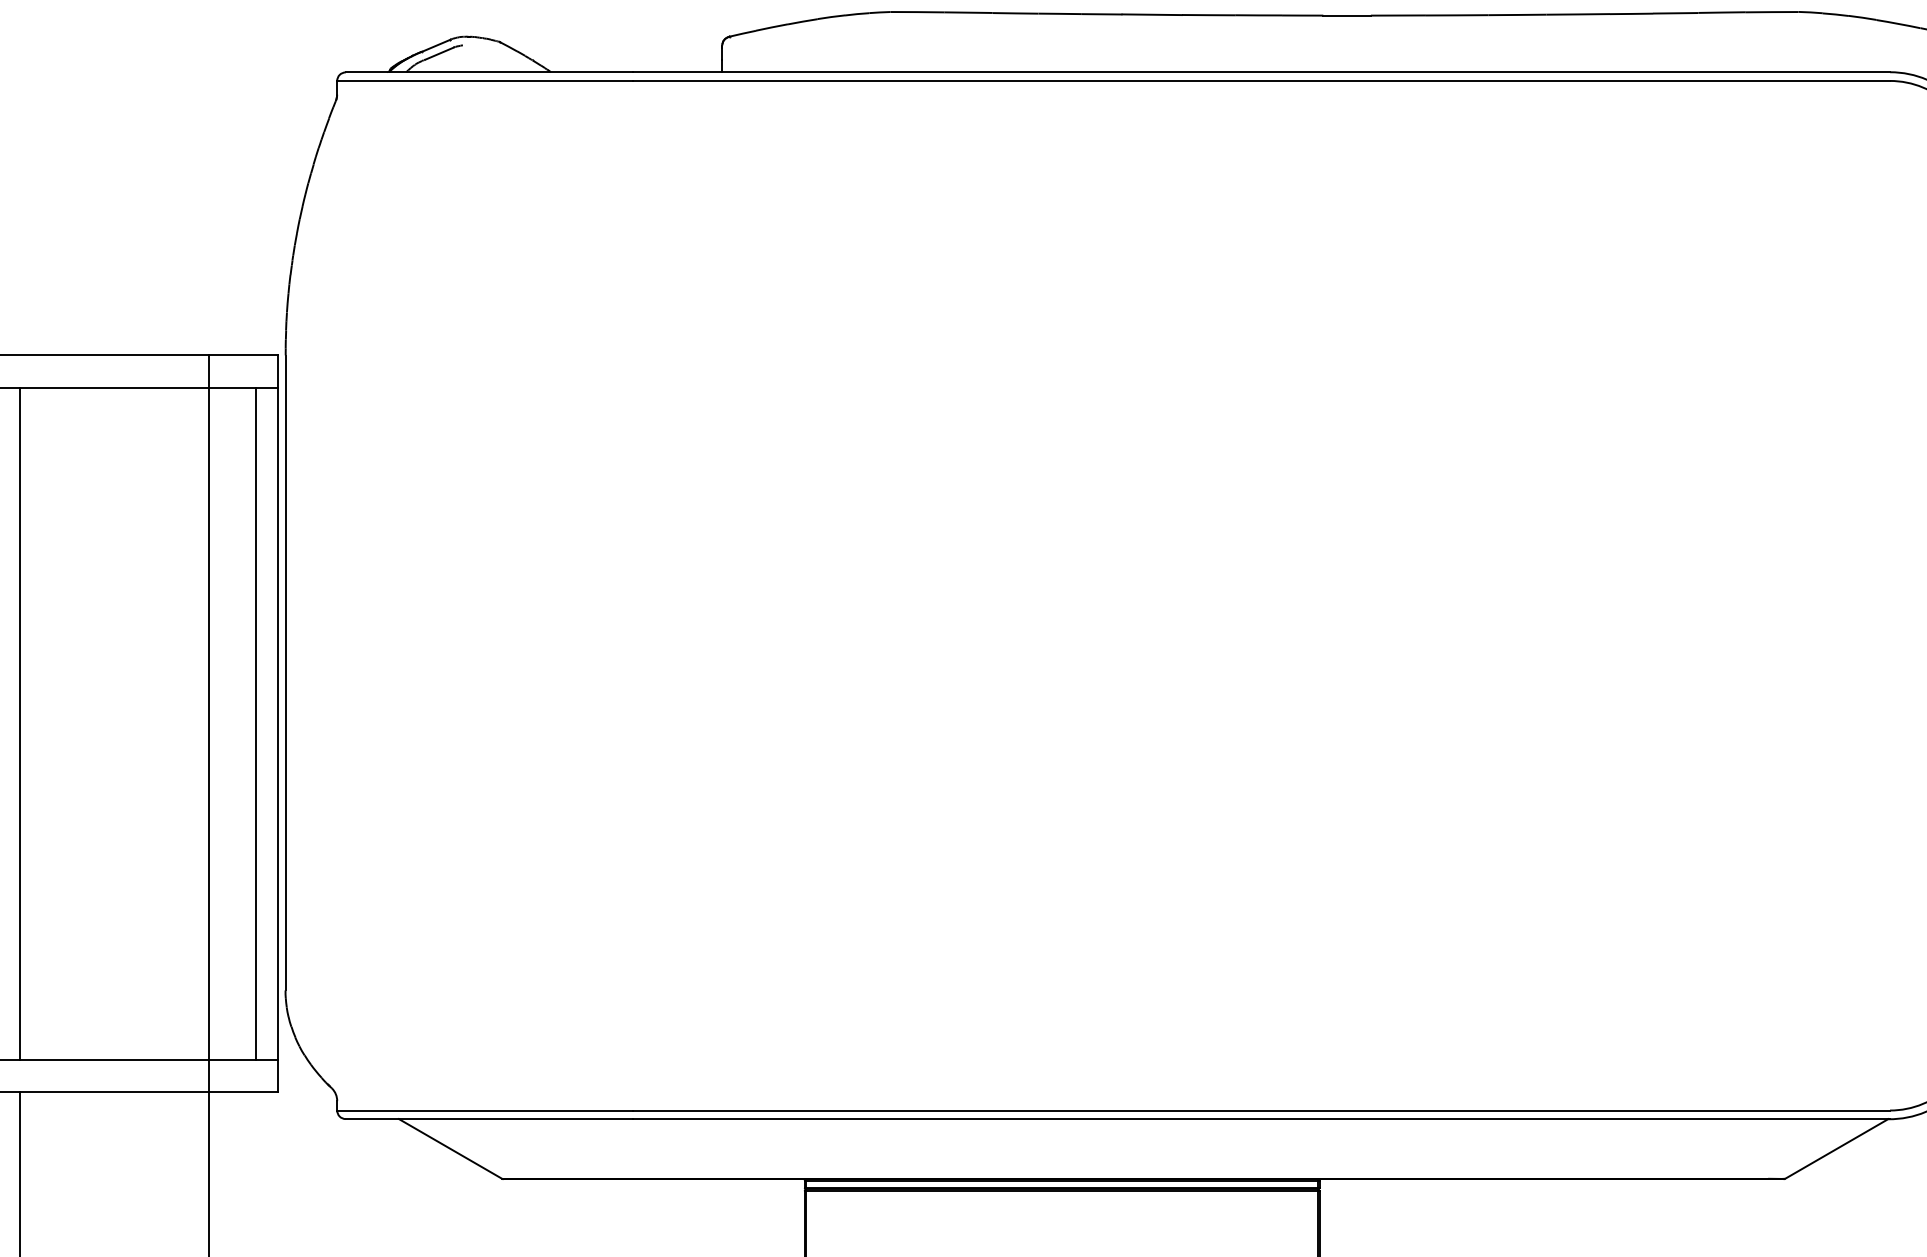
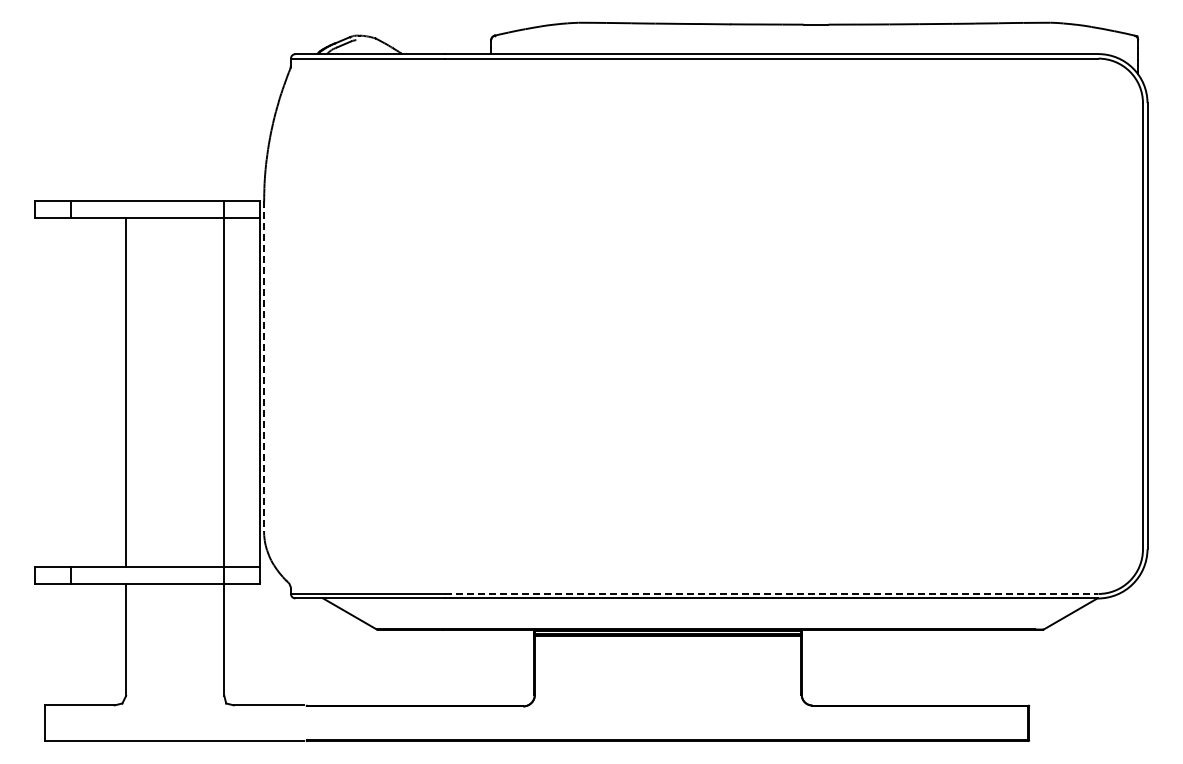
line: (286, 673) -> (264, 366), solid -> dashed
line: (255, 723) -> (248, 392), removed
line: (1261, 1109) -> (771, 593), solid -> dashed

